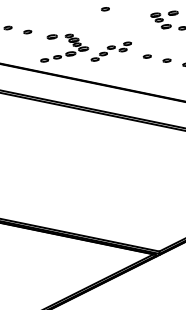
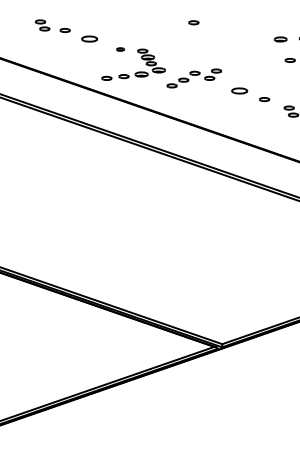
part: (161, 21) -> (263, 47), removed
part: (27, 31) -> (89, 38), size x1.6
part: (52, 36) -> (120, 49), size x0.6
part: (147, 56) -> (239, 90), size x1.6

